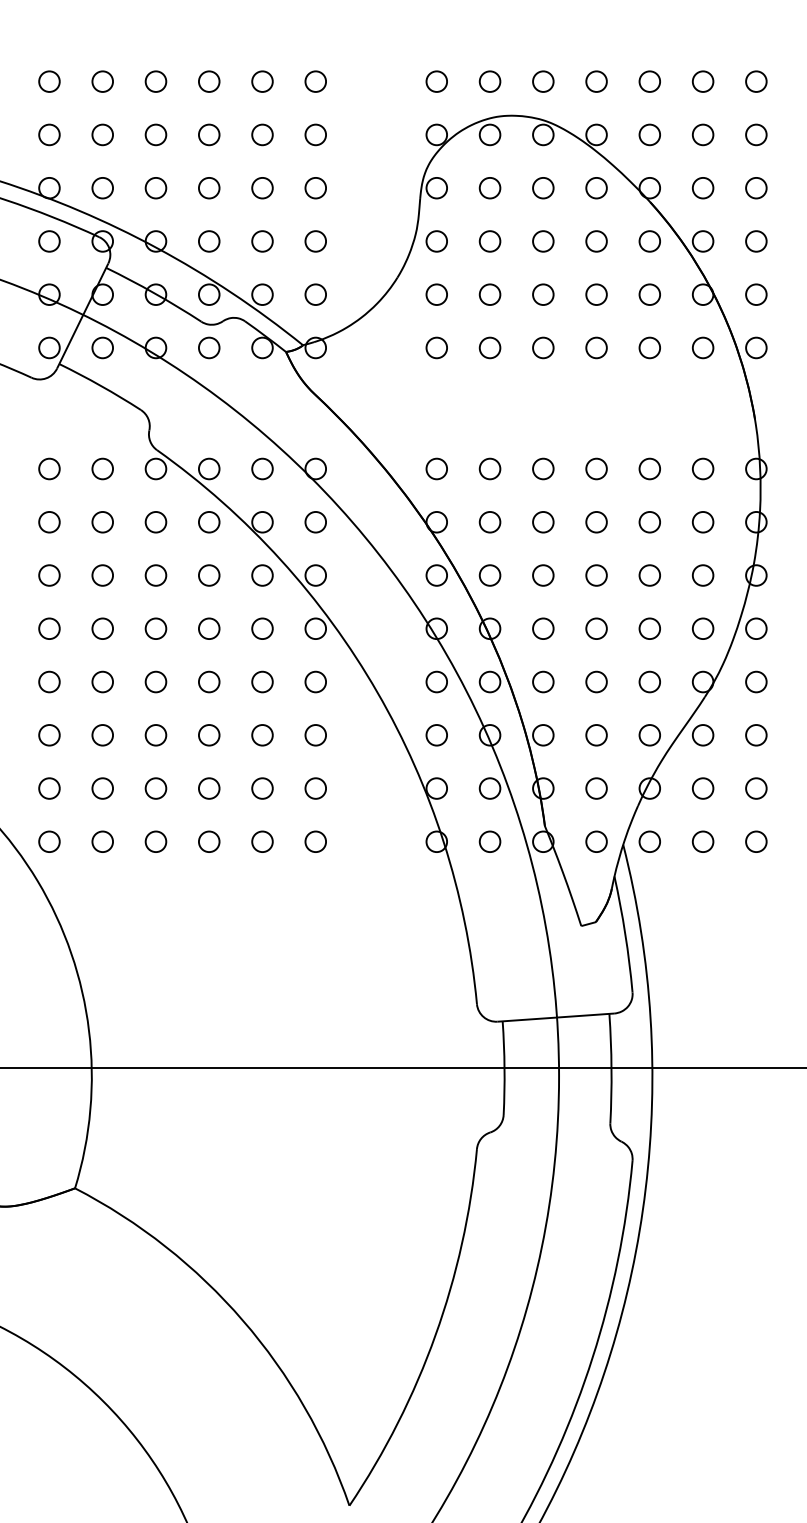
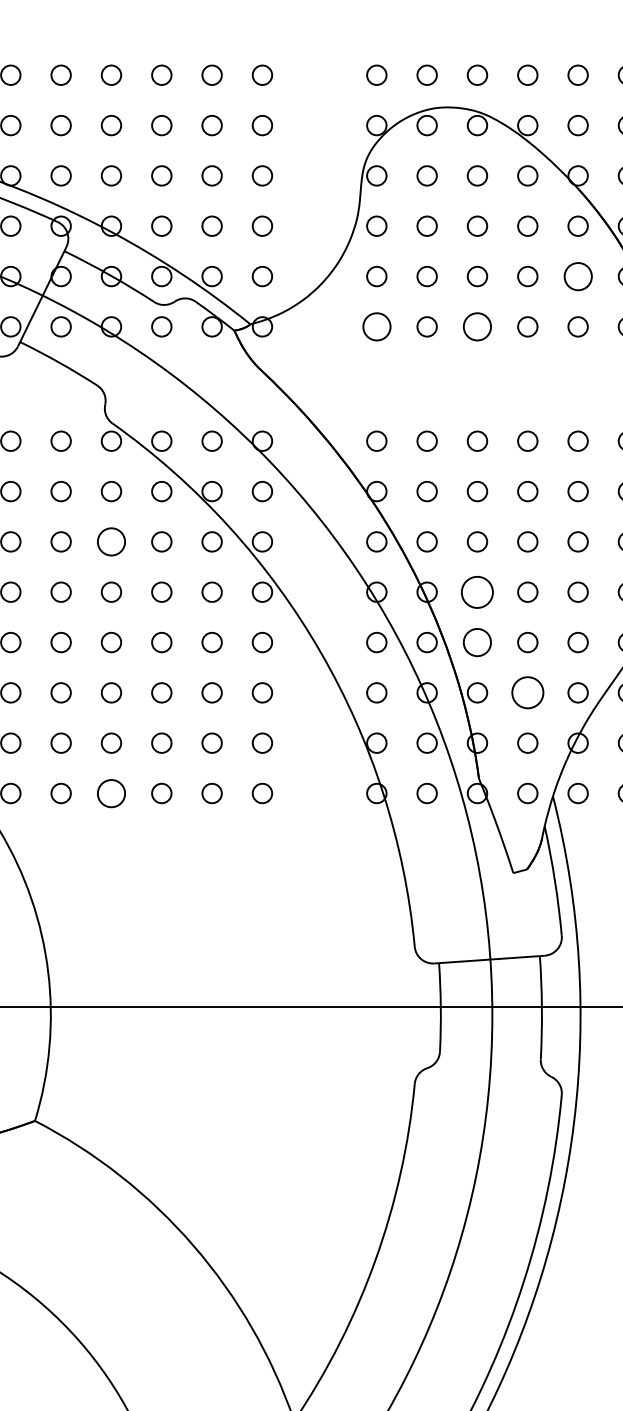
circle: (649, 294) -> (577, 276), size x1.4
circle: (436, 347) -> (376, 326), size x1.4
circle: (543, 347) -> (477, 326), size x1.4
circle: (155, 575) -> (111, 541), size x1.4
circle: (543, 628) -> (477, 591), size x1.6
circle: (543, 681) -> (477, 642), size x1.4
circle: (596, 735) -> (527, 693), size x1.6
circle: (155, 841) -> (111, 793), size x1.4

